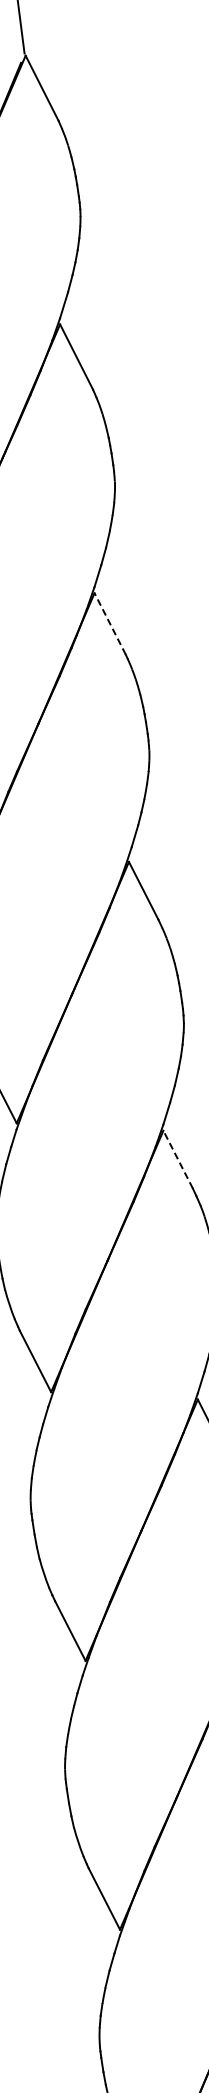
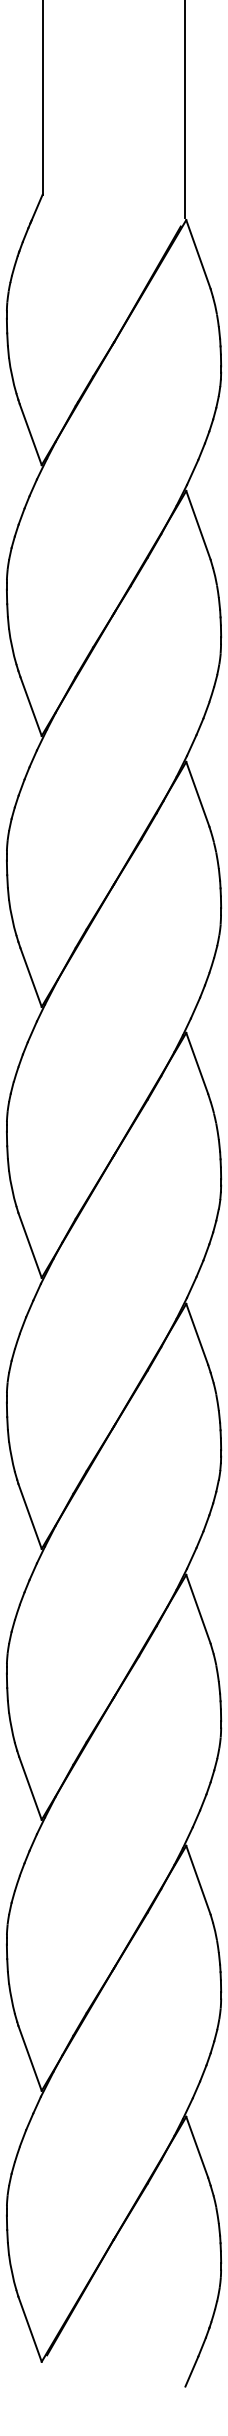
line: (109, 624) -> (197, 794), dashed -> solid
line: (178, 1158) -> (197, 1333), dashed -> solid

